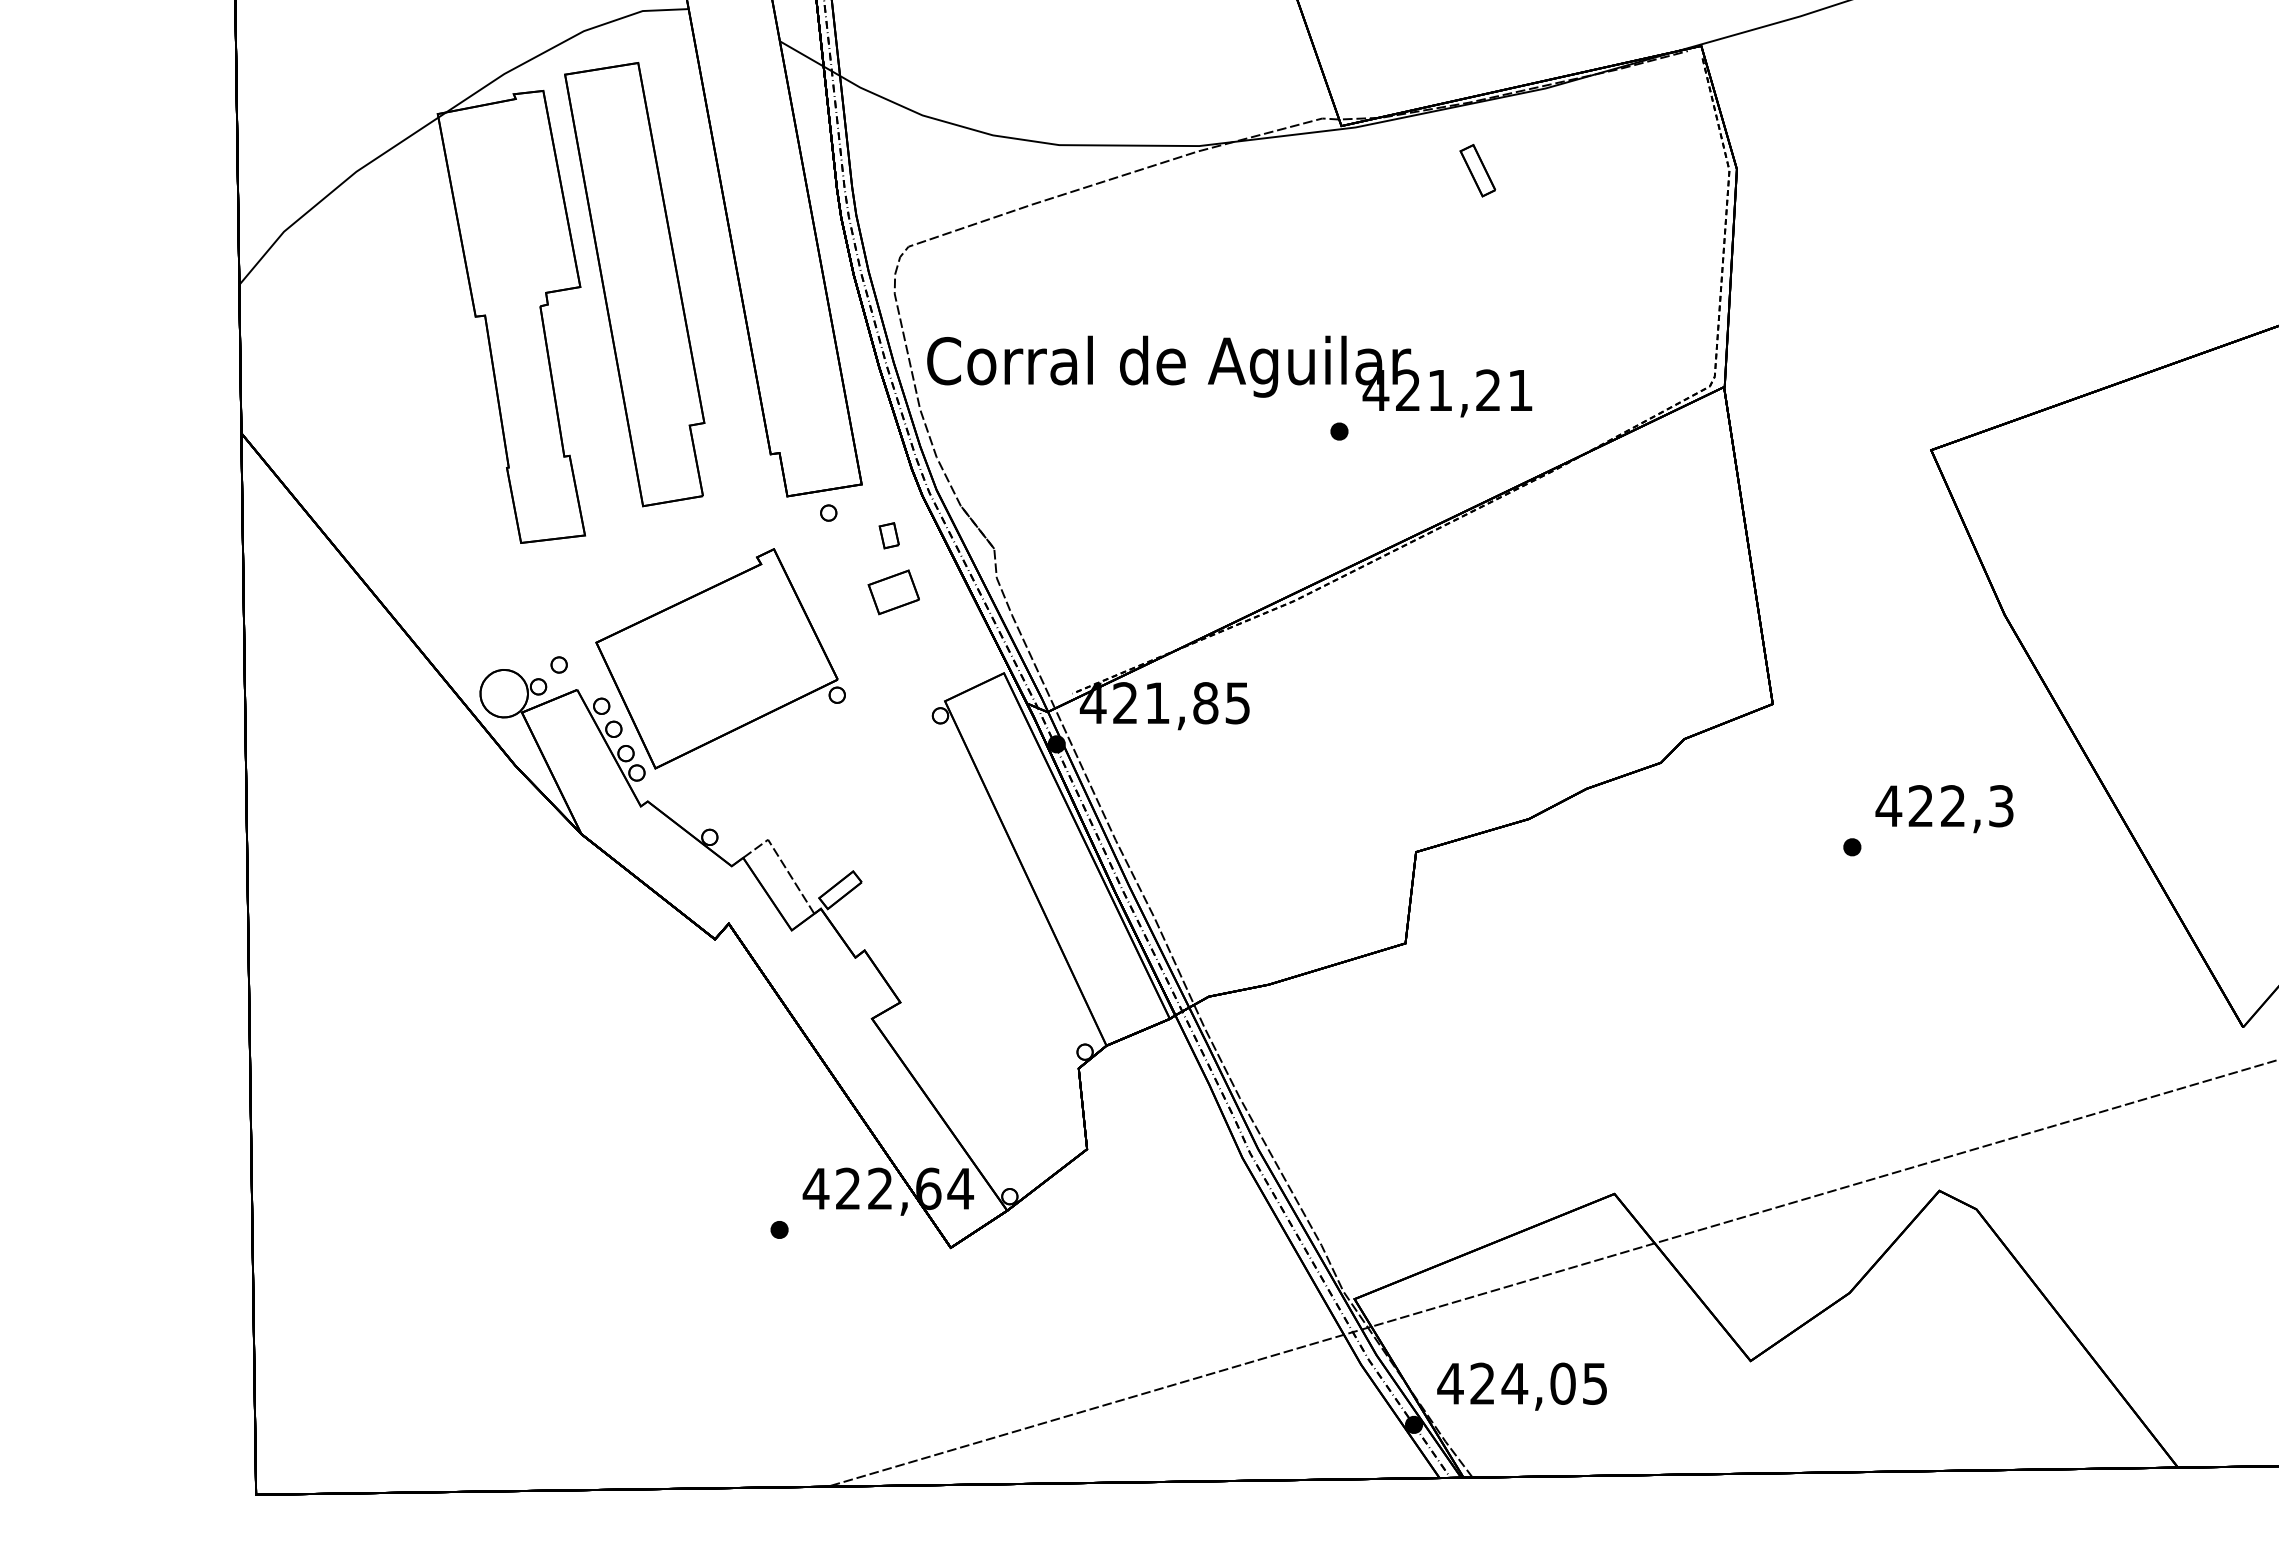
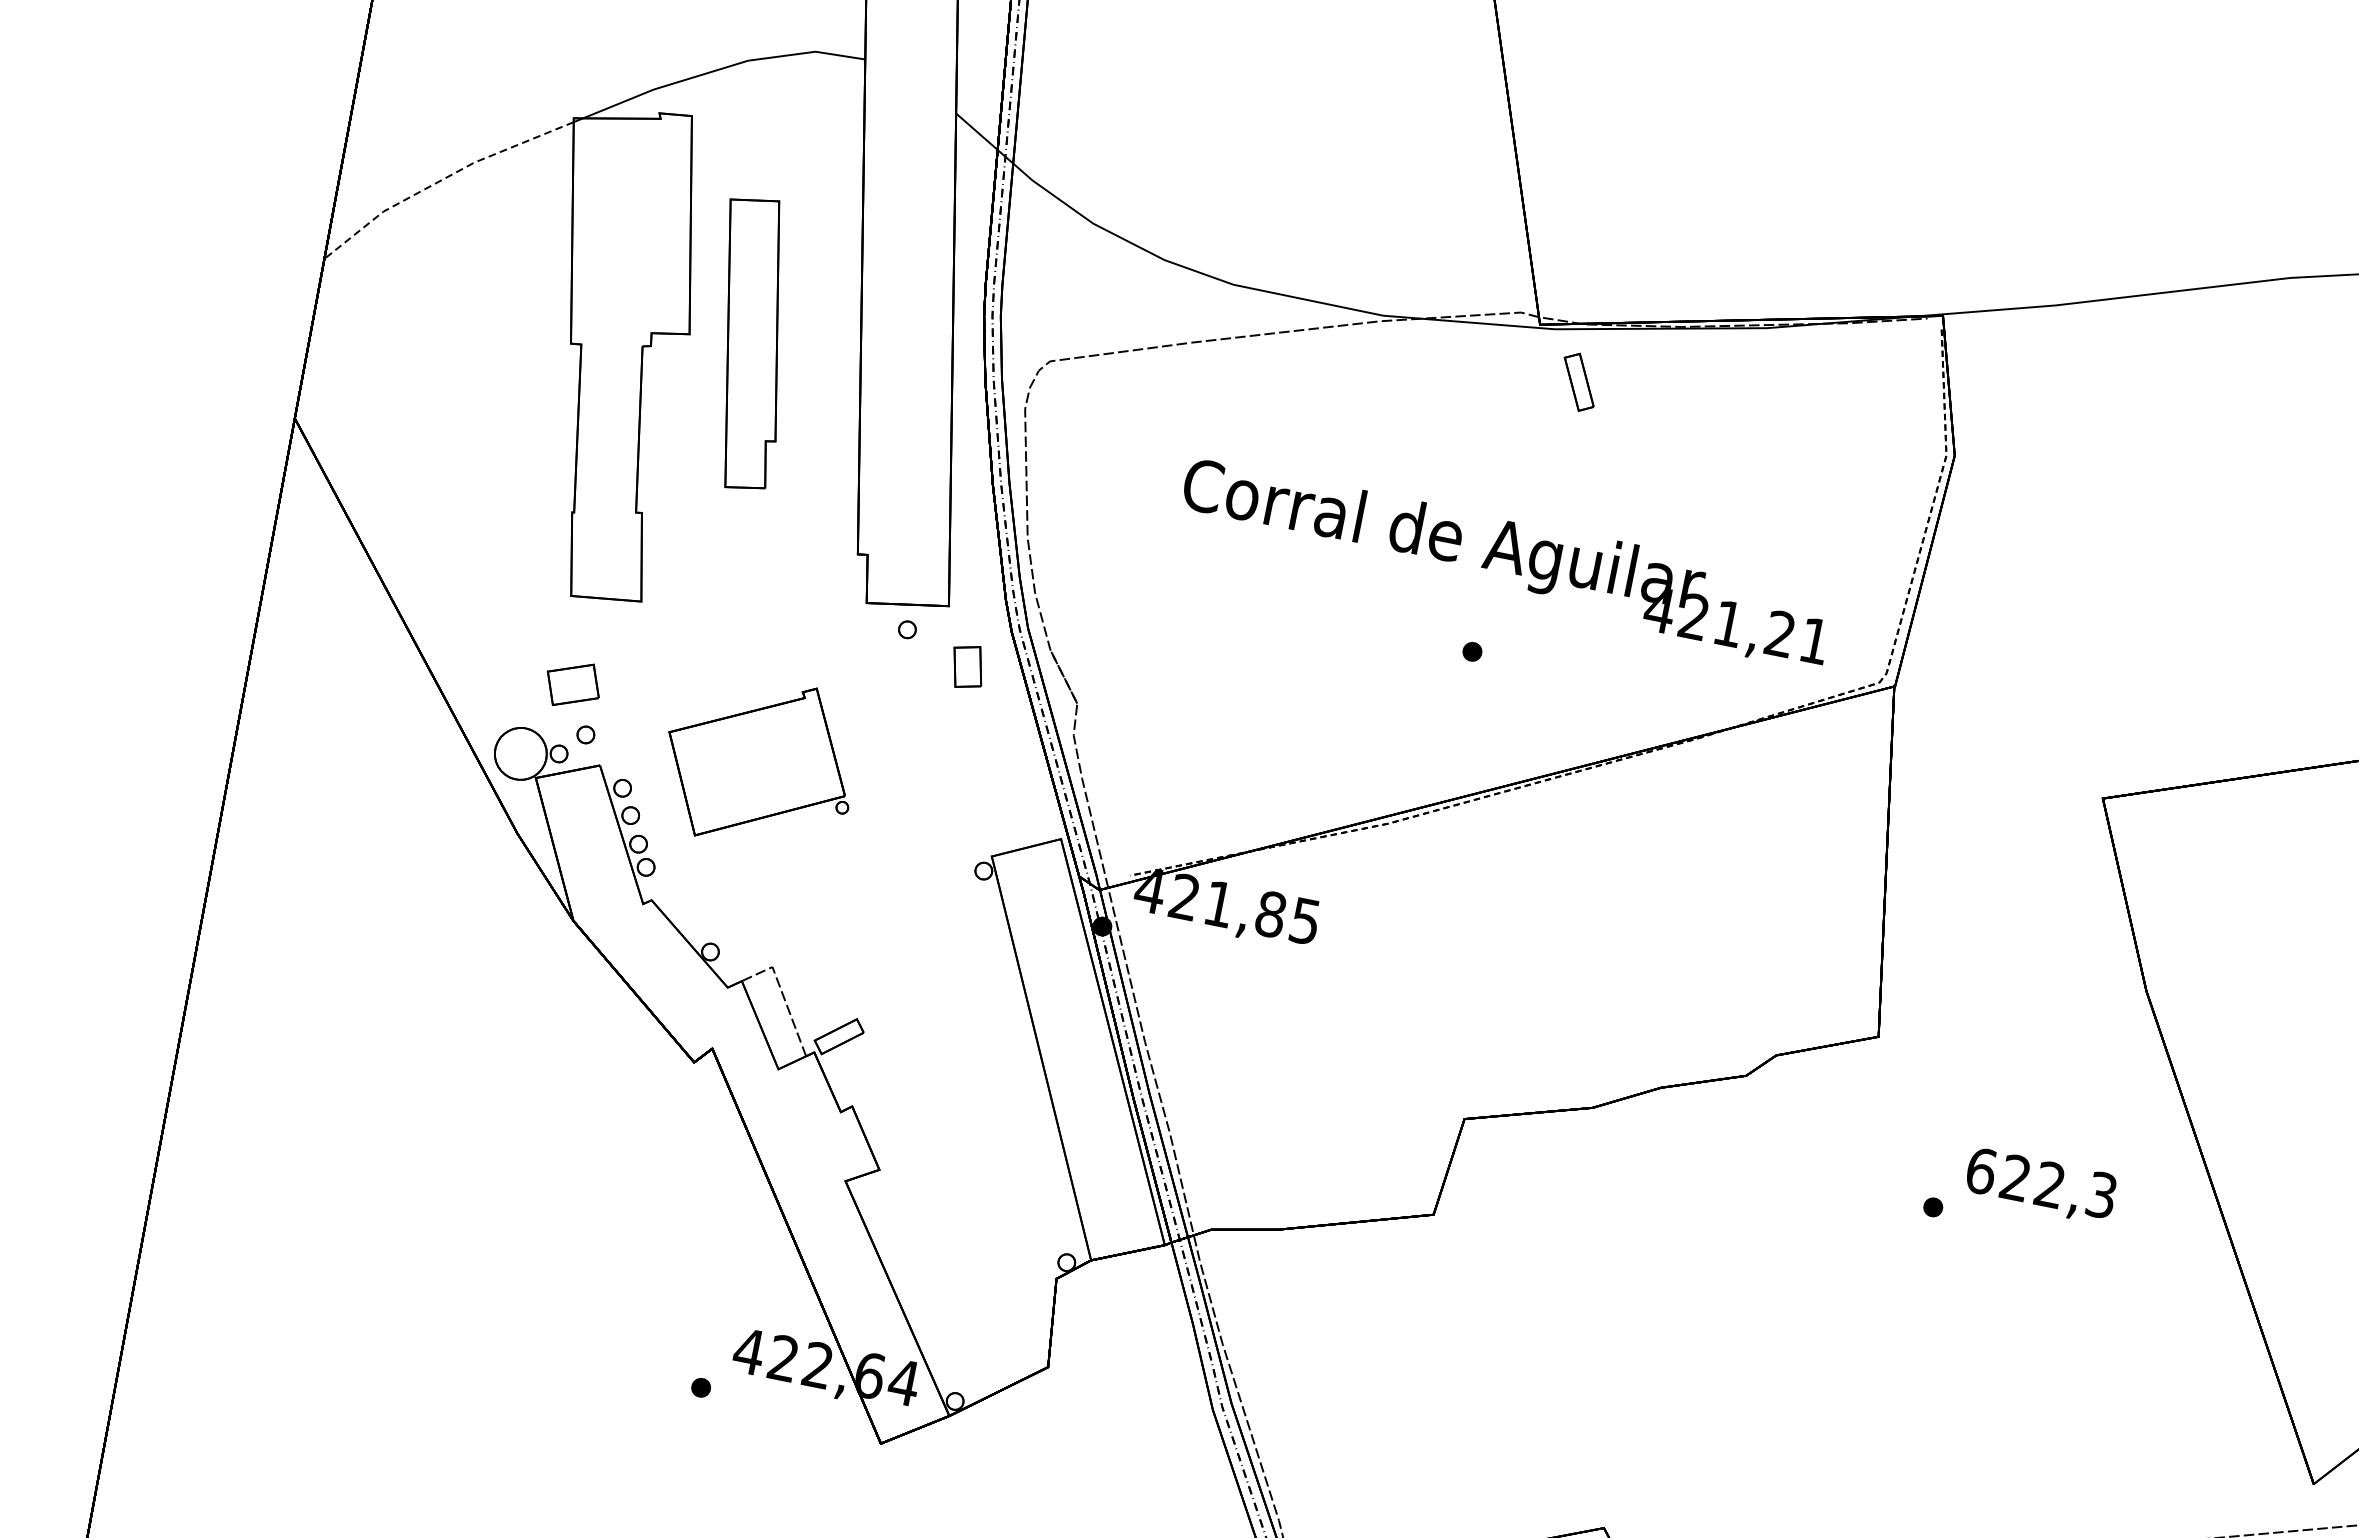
part: (1477, 170) -> (1578, 382), moved
line: (331, 192) -> (443, 179), solid -> dashed
part: (634, 284) -> (748, 343), size x0.6
text: (1229, 376) -> (1505, 563), moved
part: (888, 535) -> (966, 666), size x1.6
part: (893, 592) -> (572, 684), moved
part: (720, 658) -> (760, 762), size x0.7
text: (1888, 806) -> (1980, 1171), 422,3 -> 622,3

